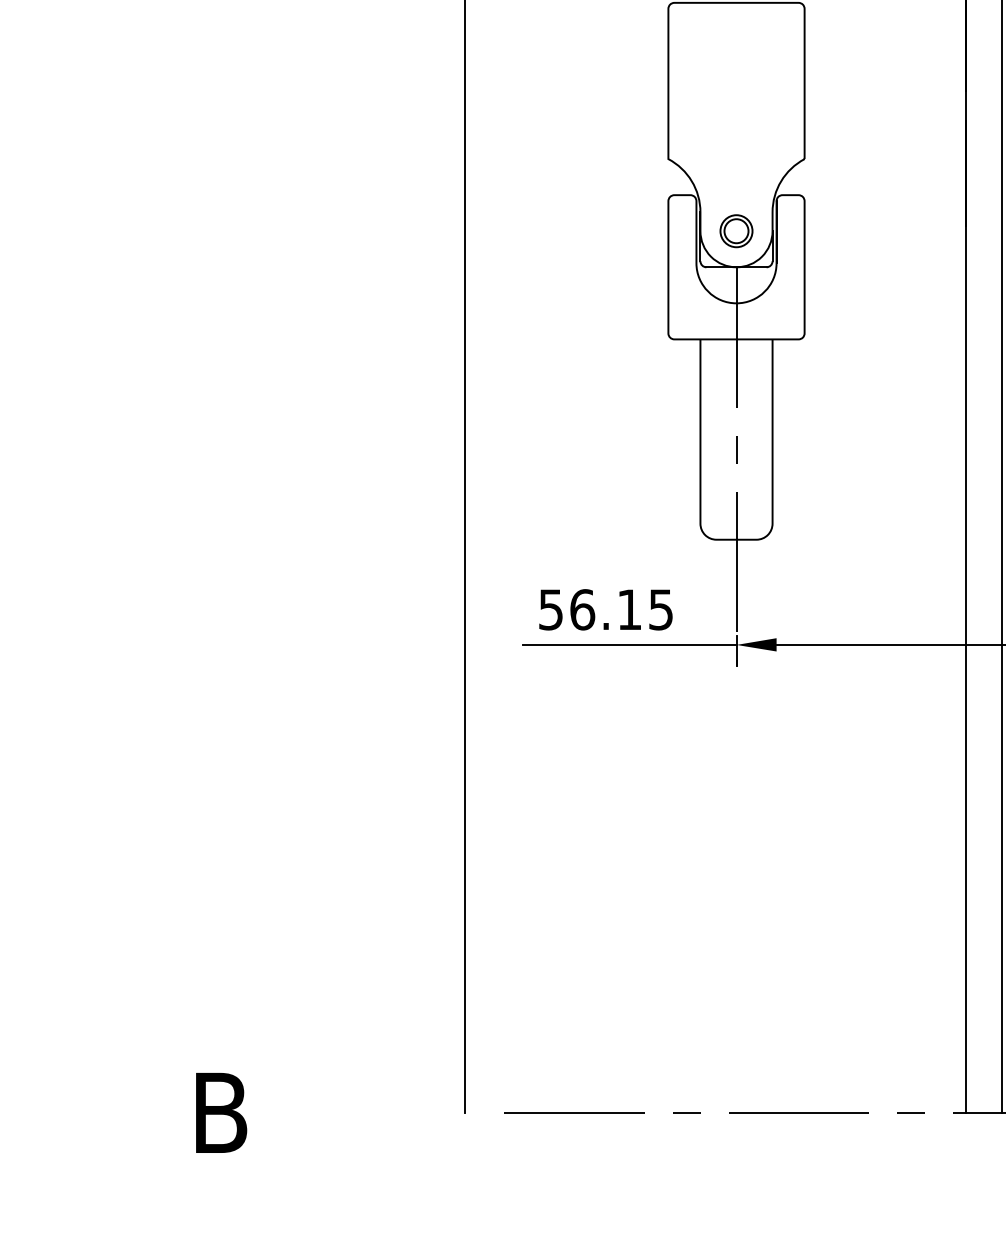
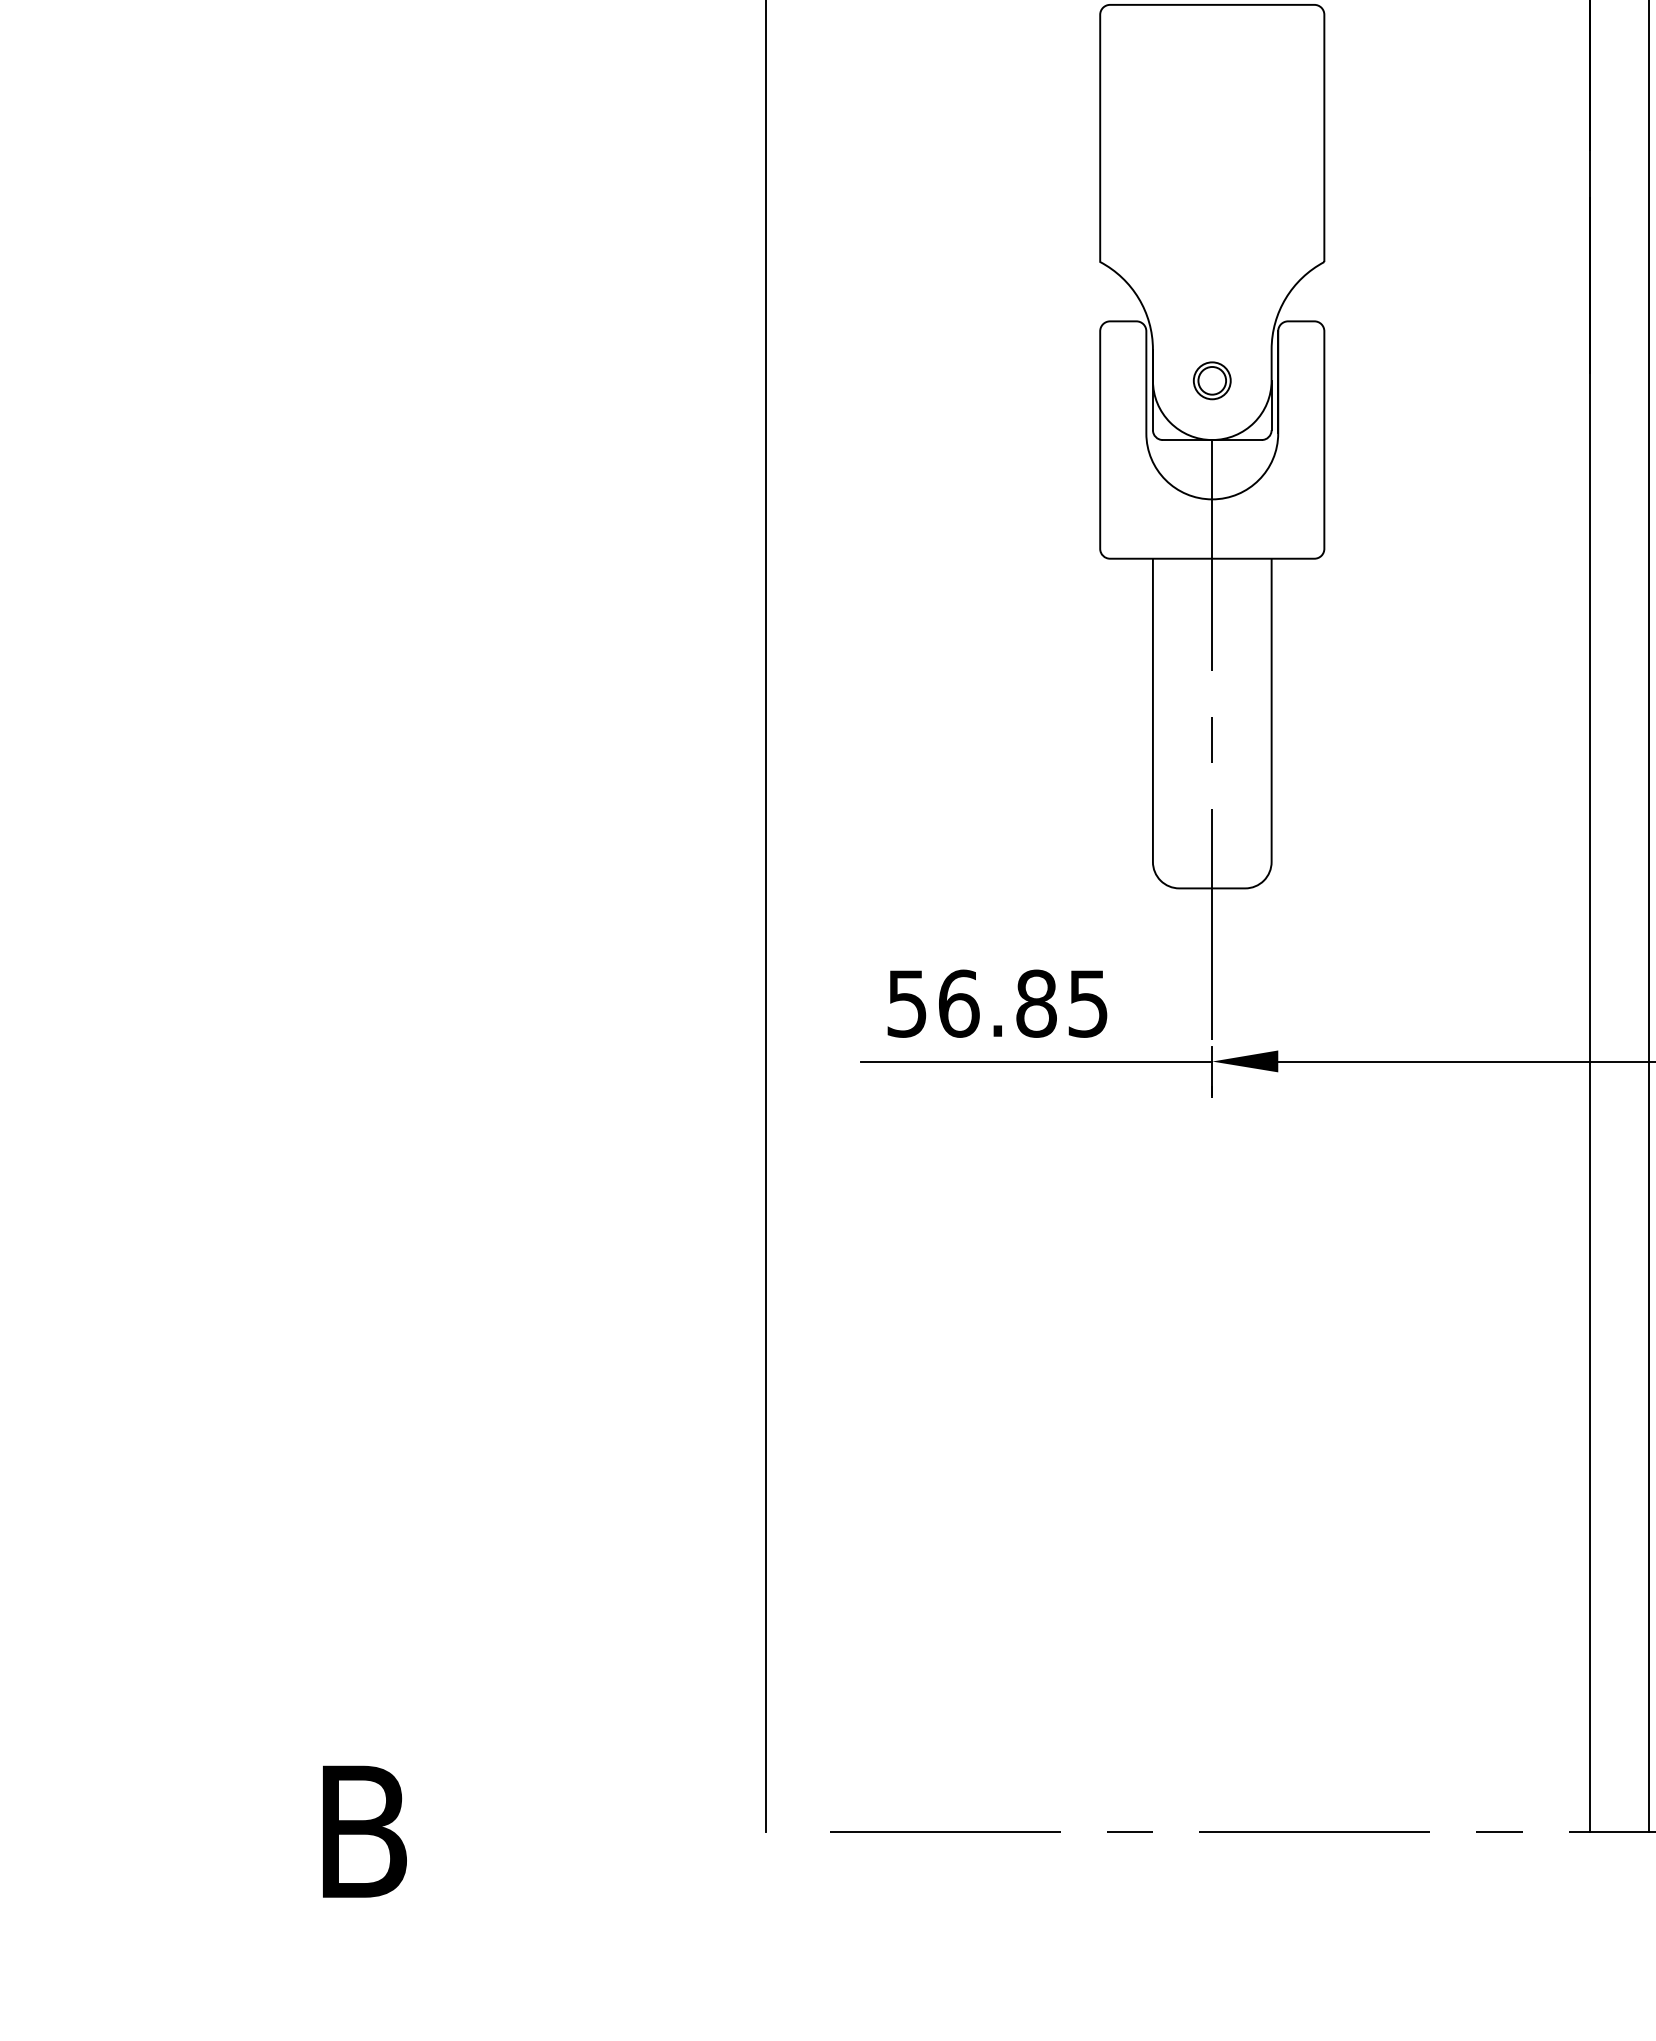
part: (736, 231) -> (1212, 381), size x0.7
text: (629, 609) -> (1036, 1003), 56.15 -> 56.85

